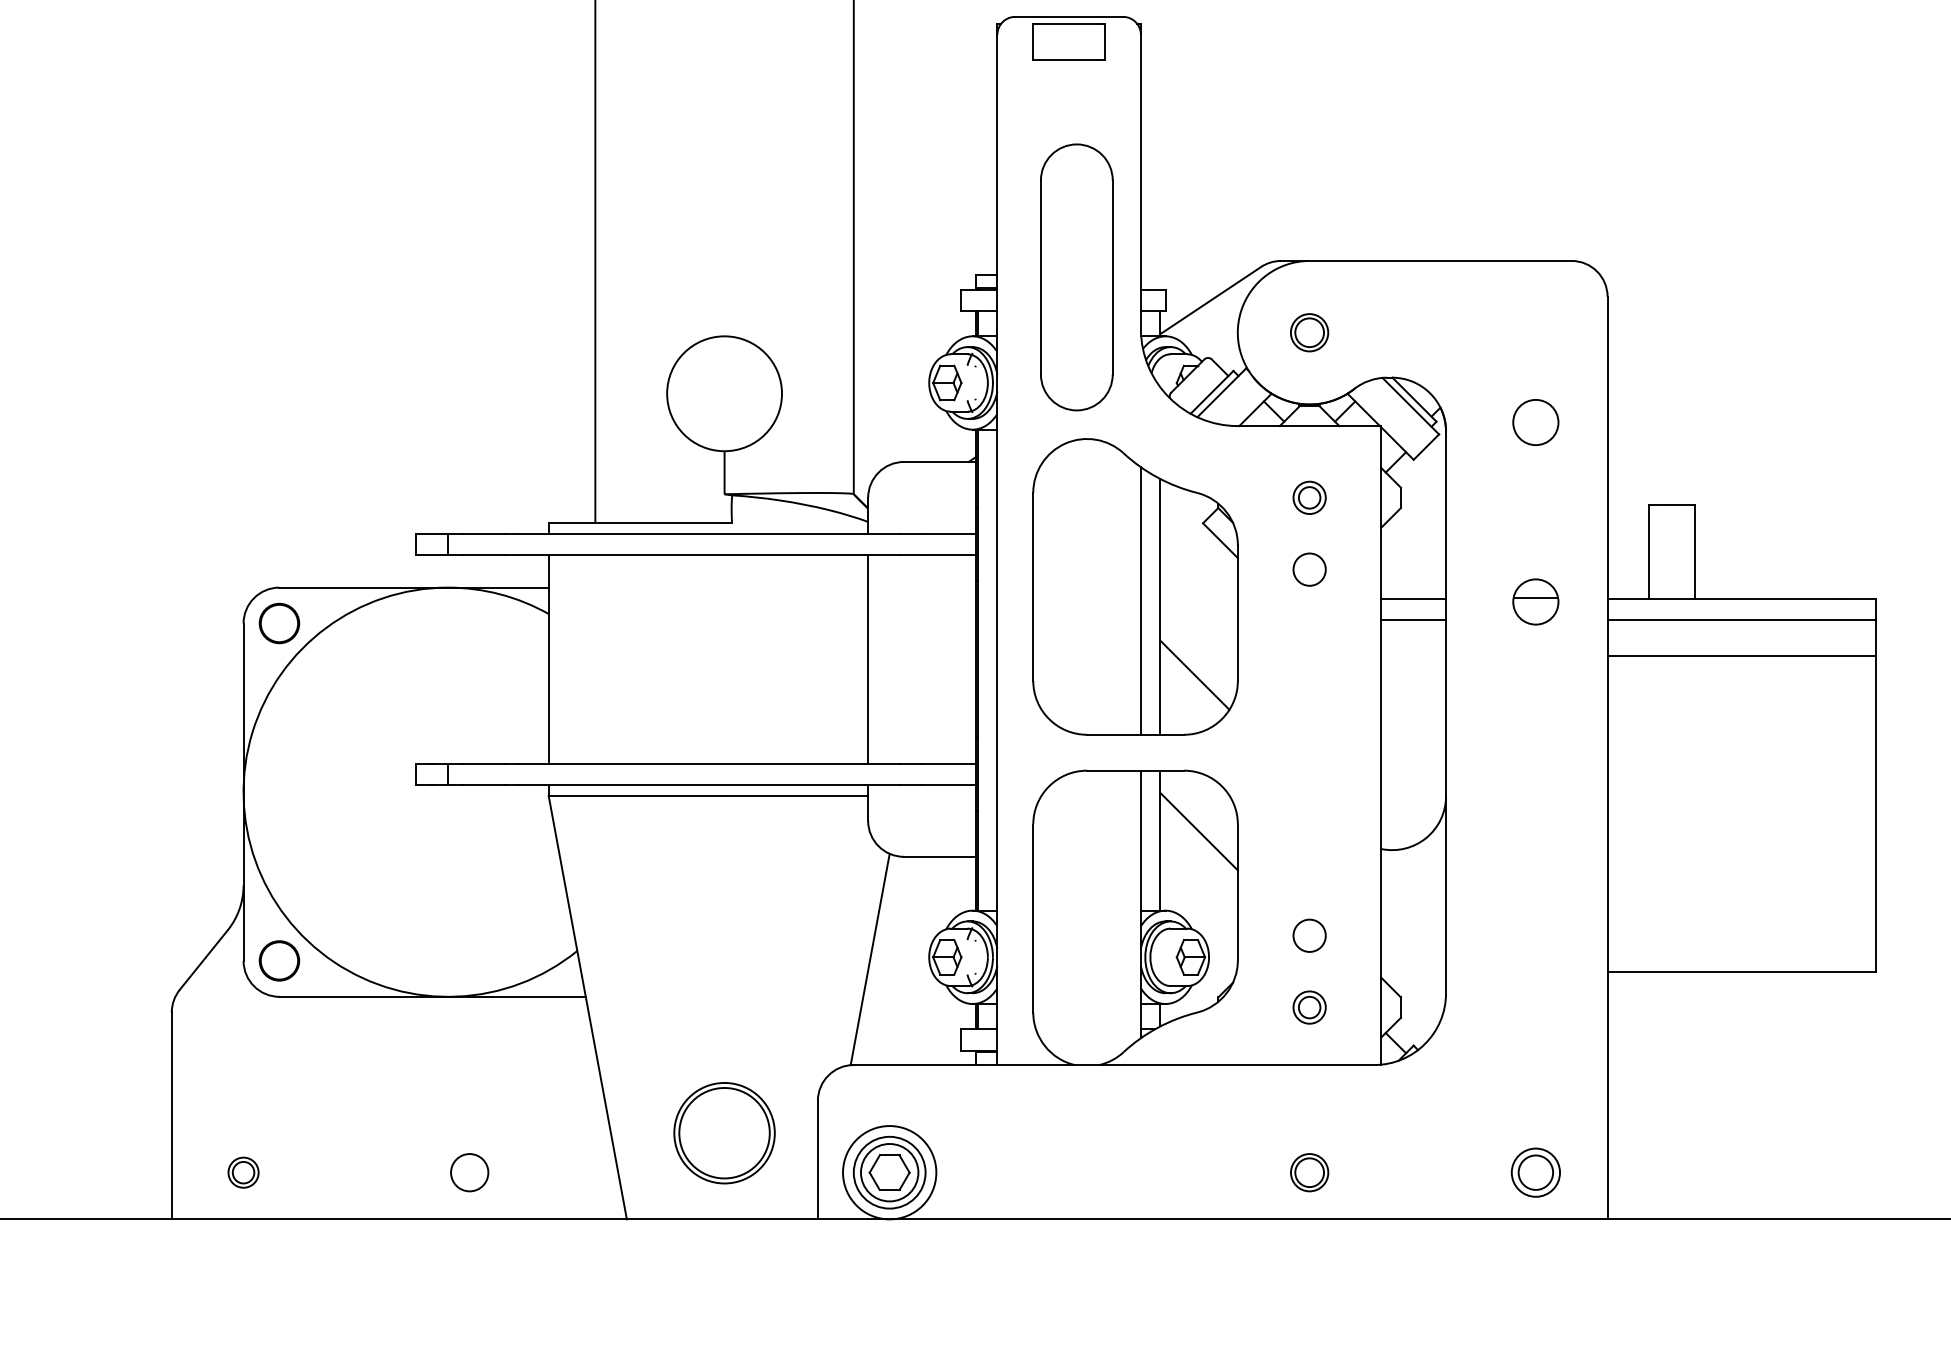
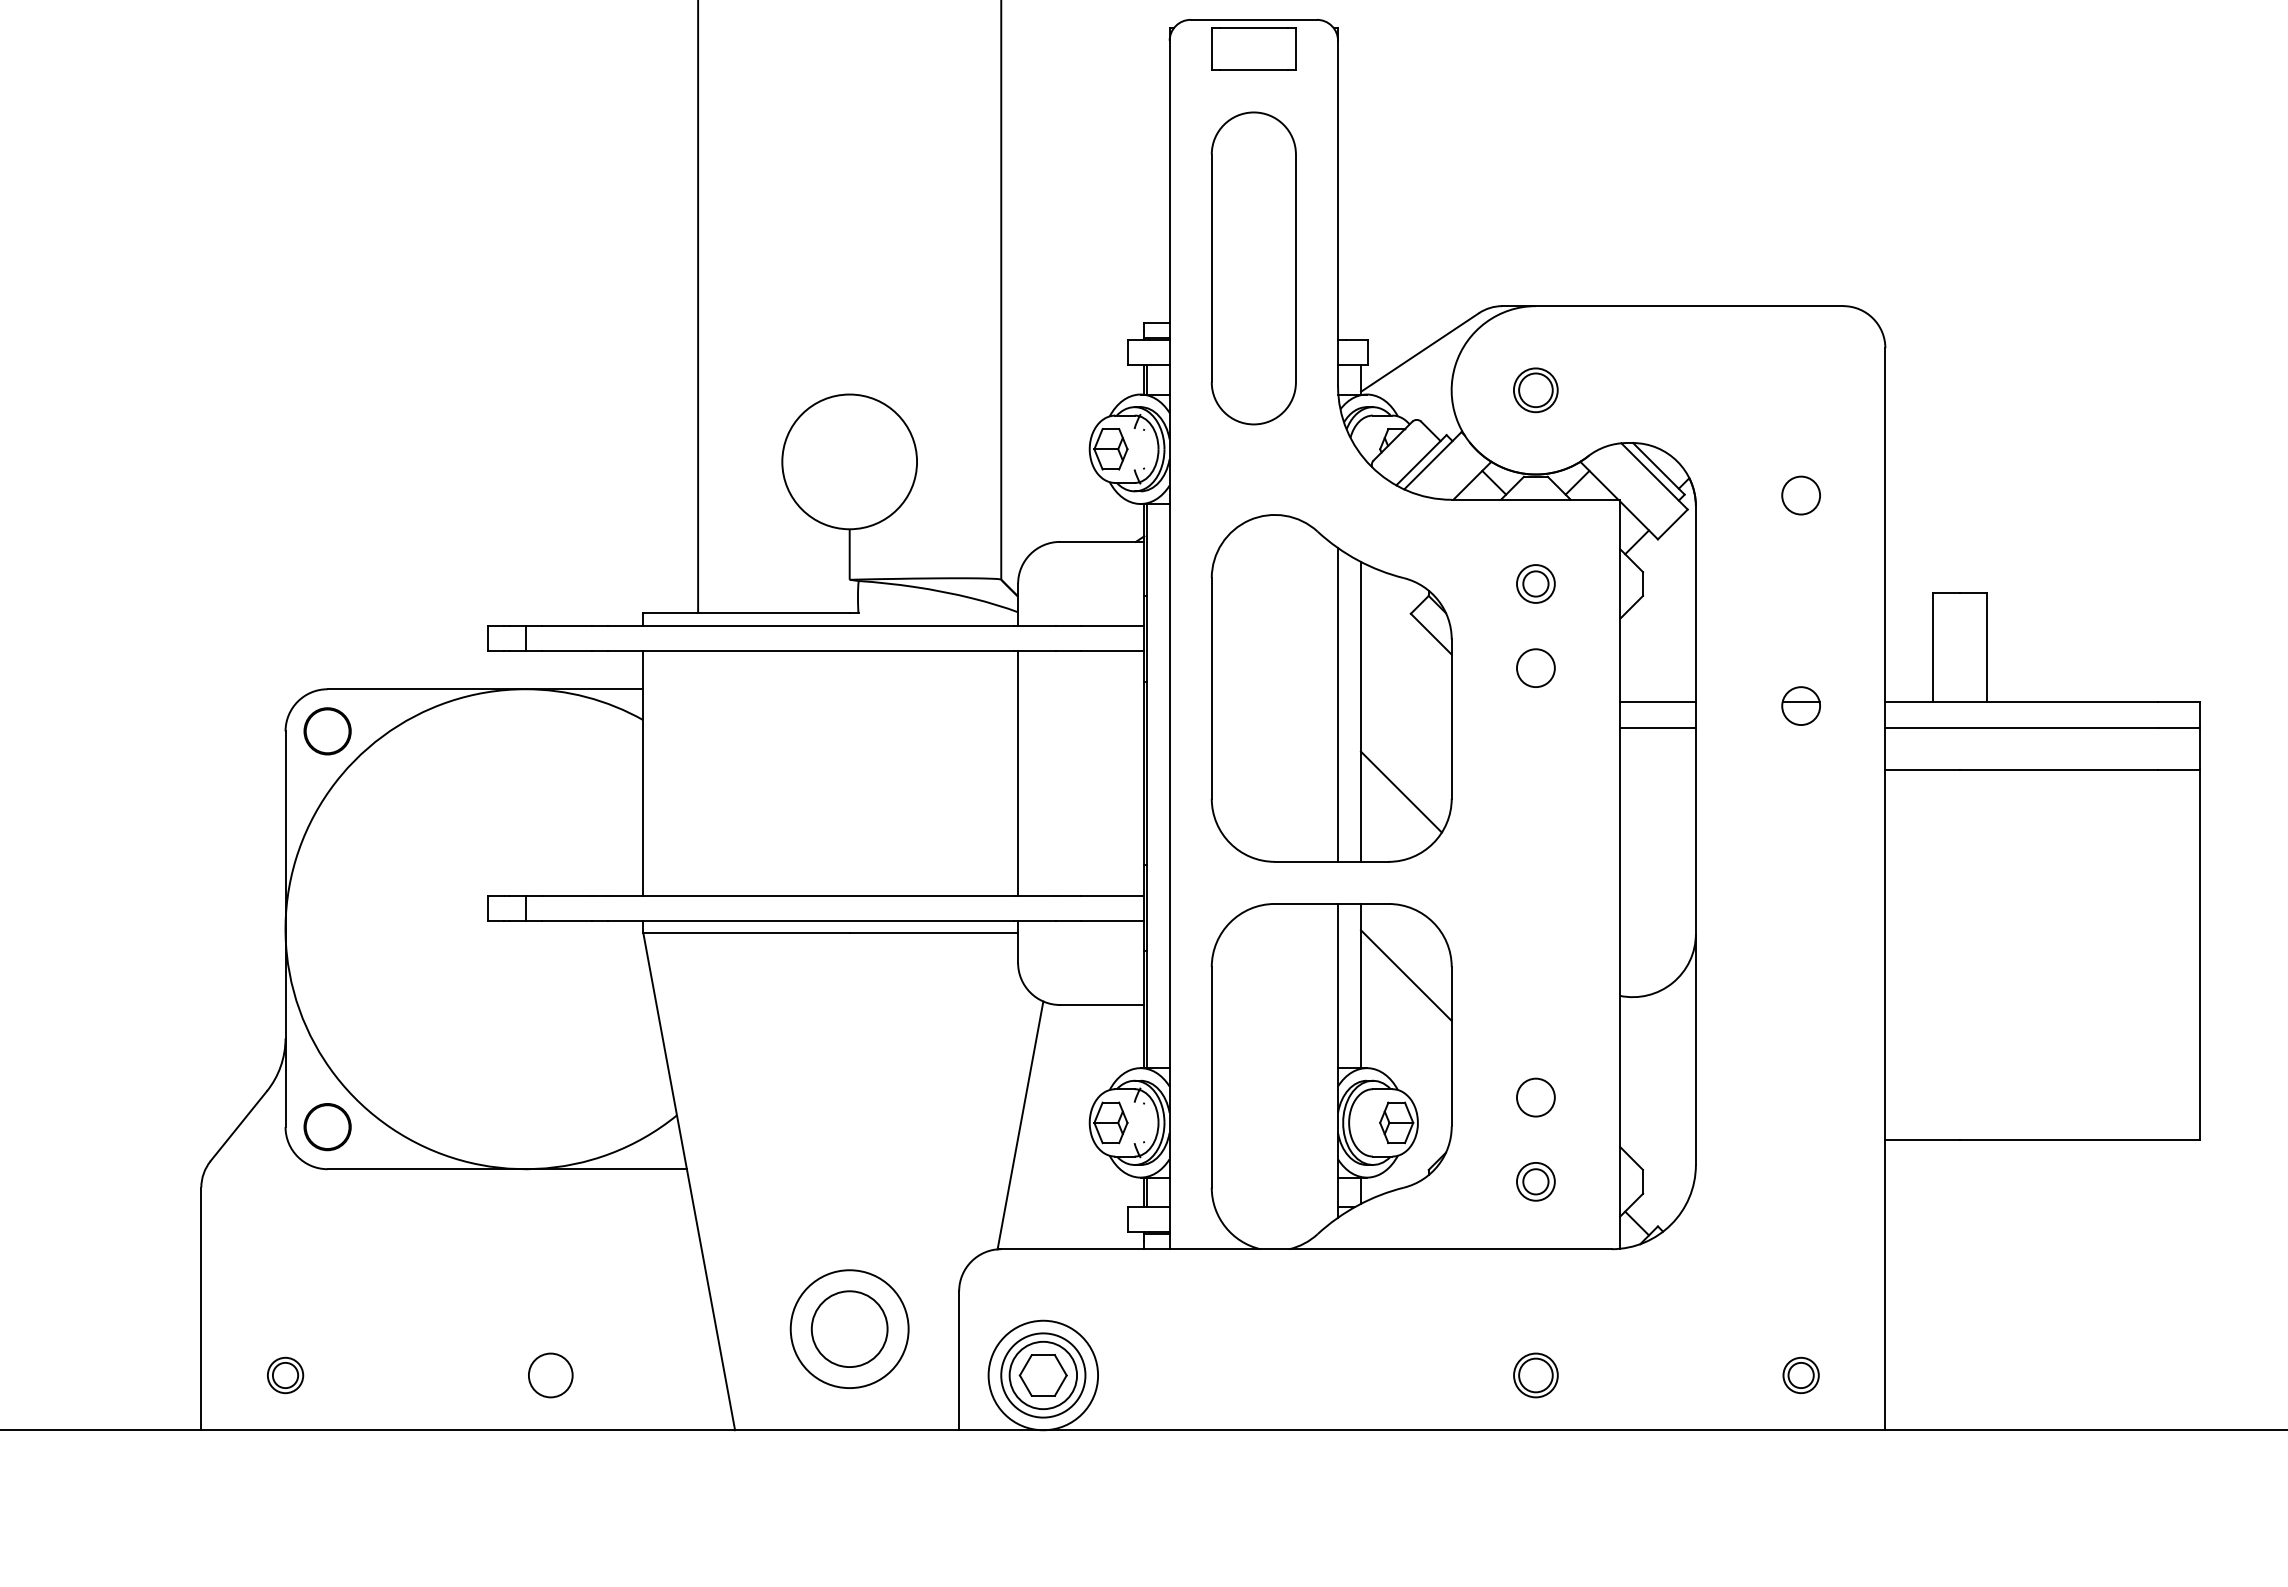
part: (1076, 277) -> (1253, 268), moved
circle: (1535, 422) -> (1800, 495), size x0.71
part: (1535, 601) -> (1800, 705), size x0.71
circle: (724, 1133) -> (849, 1329), size x0.71
part: (1535, 1172) -> (1800, 1375), size x0.62

